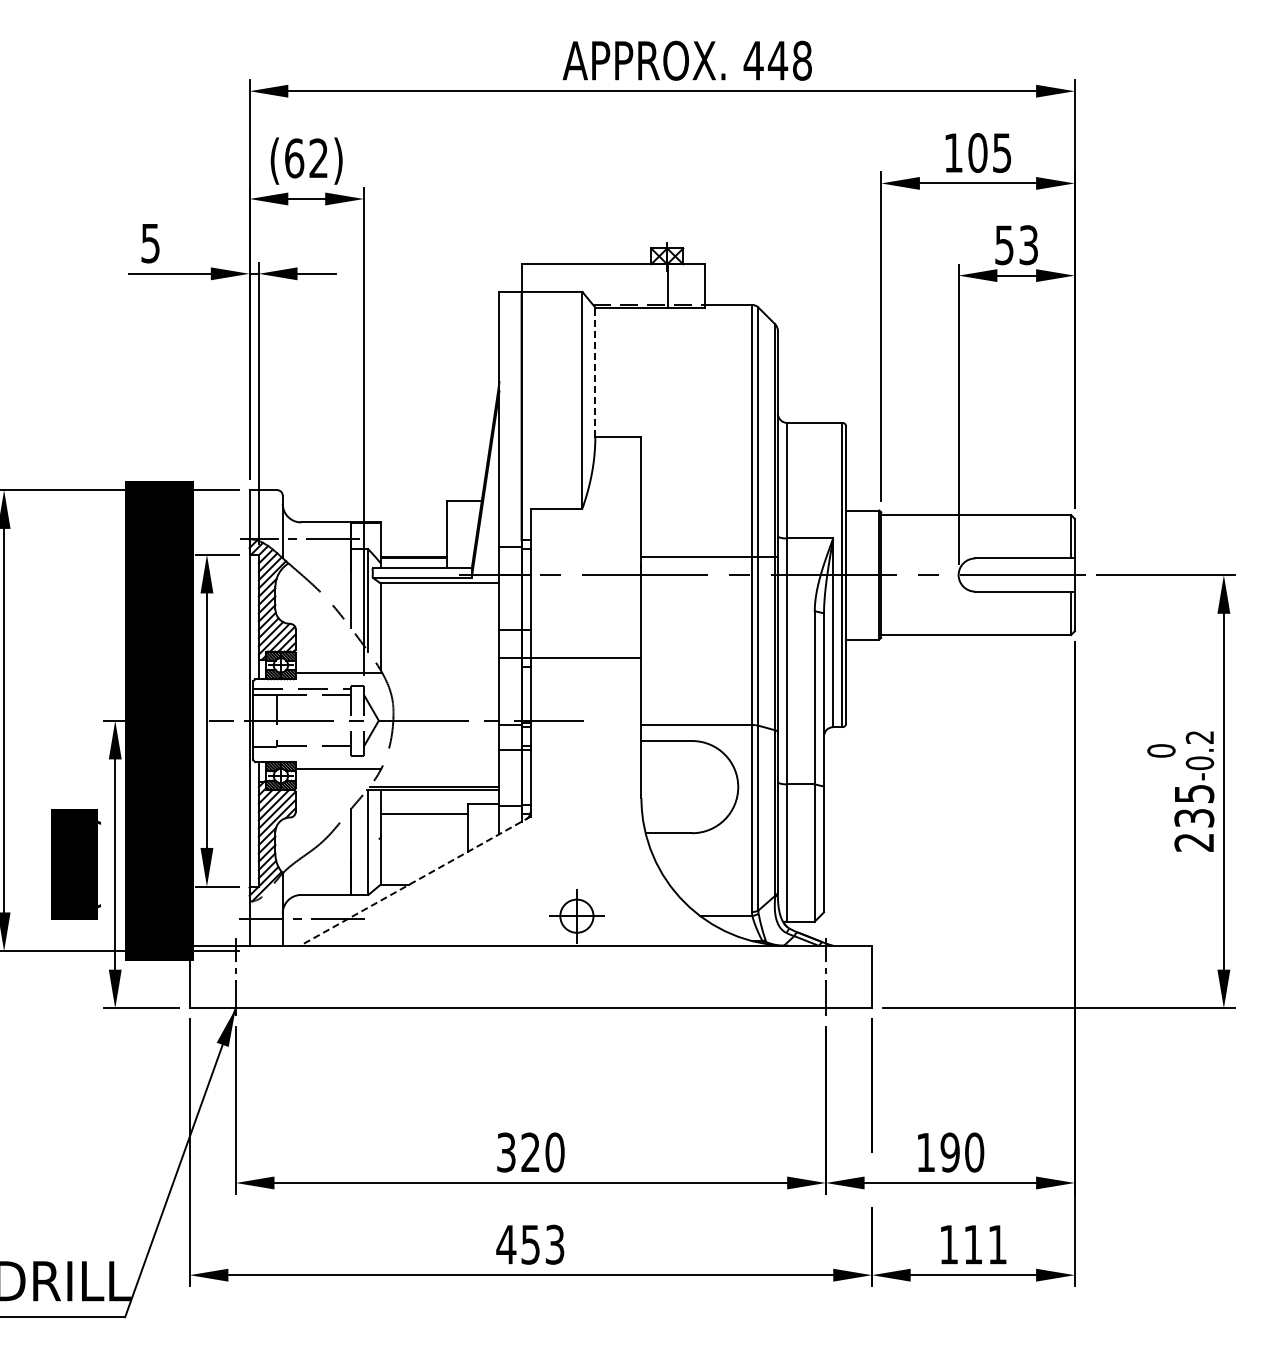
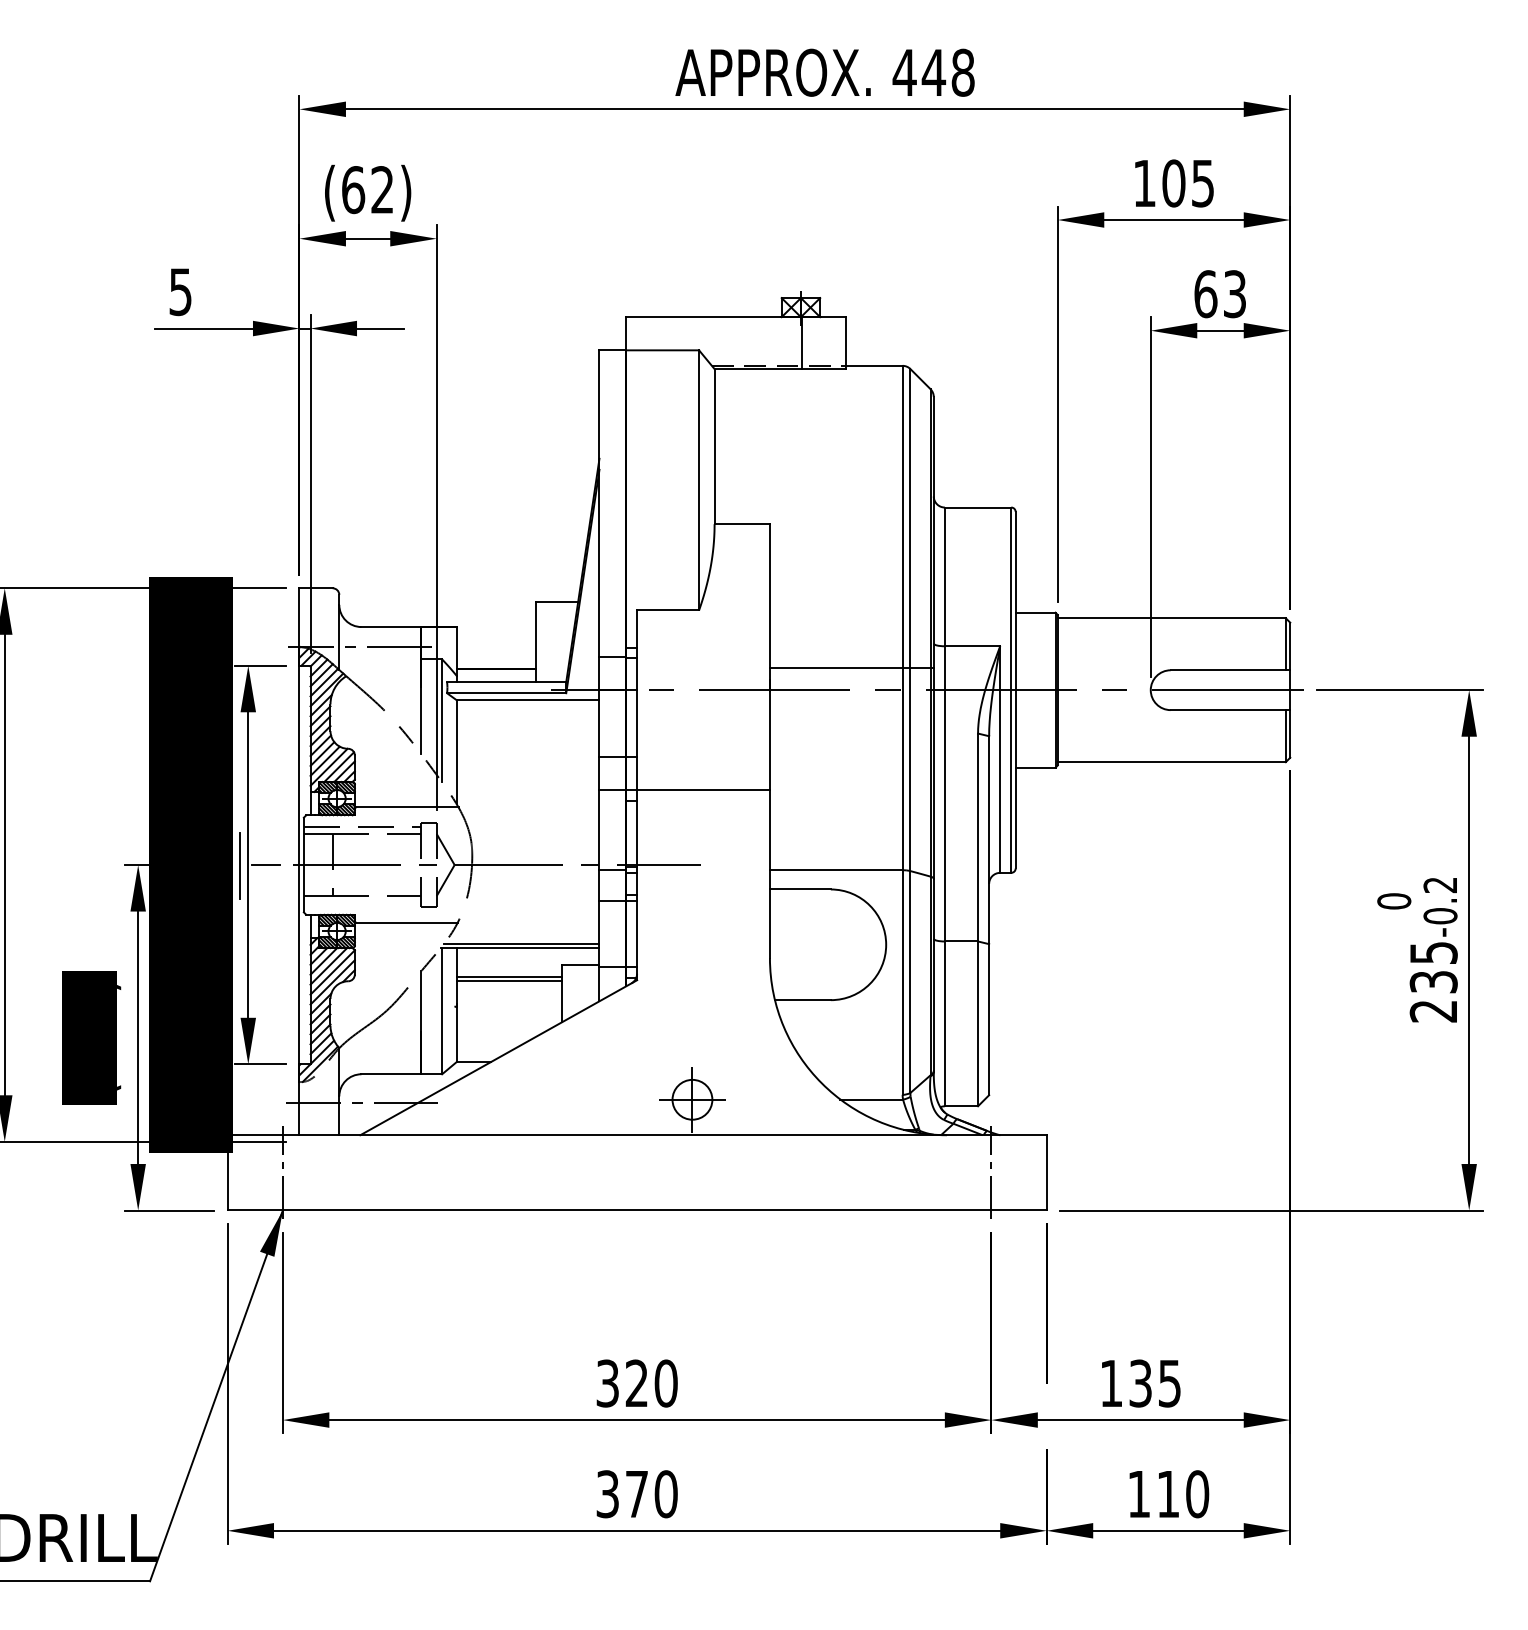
text: (1004, 245) -> (1205, 294), 53 -> 63
line: (595, 372) -> (714, 447), dashed -> solid
line: (199, 720) -> (239, 864), added
line: (424, 817) -> (509, 981), added
line: (415, 881) -> (498, 1058), dashed -> solid
text: (962, 1152) -> (1155, 1383), 190 -> 135
text: (530, 1244) -> (636, 1493), 453 -> 370
text: (997, 1244) -> (1197, 1493), 111 -> 110

